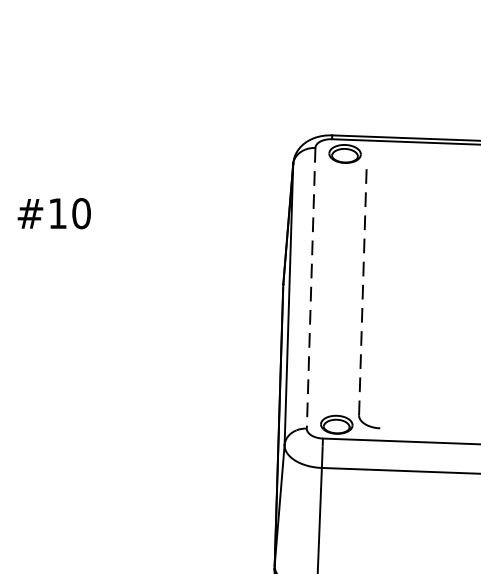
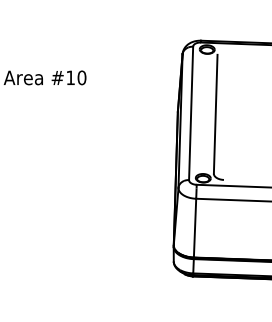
line: (311, 288) -> (191, 113), dashed -> solid
line: (362, 288) -> (215, 113), dashed -> solid

